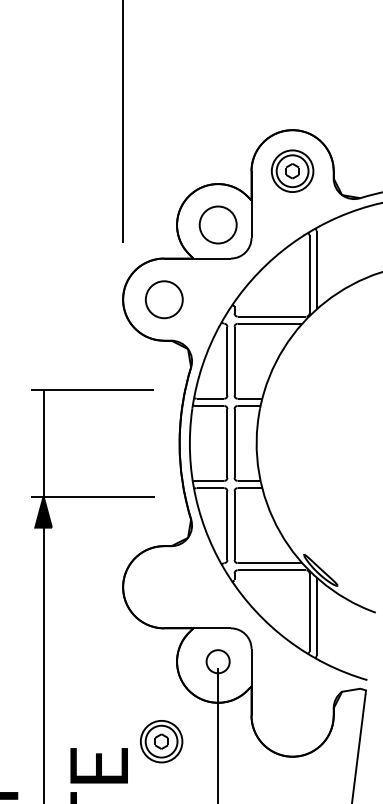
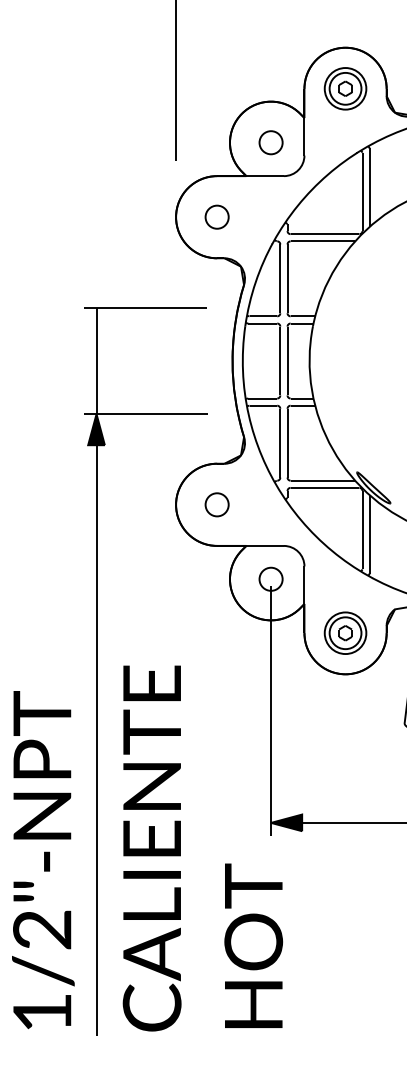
part: (217, 224) -> (270, 142), size x0.62
part: (163, 298) -> (216, 216), size x0.62
part: (163, 586) -> (216, 504), added
part: (161, 740) -> (345, 632), moved

